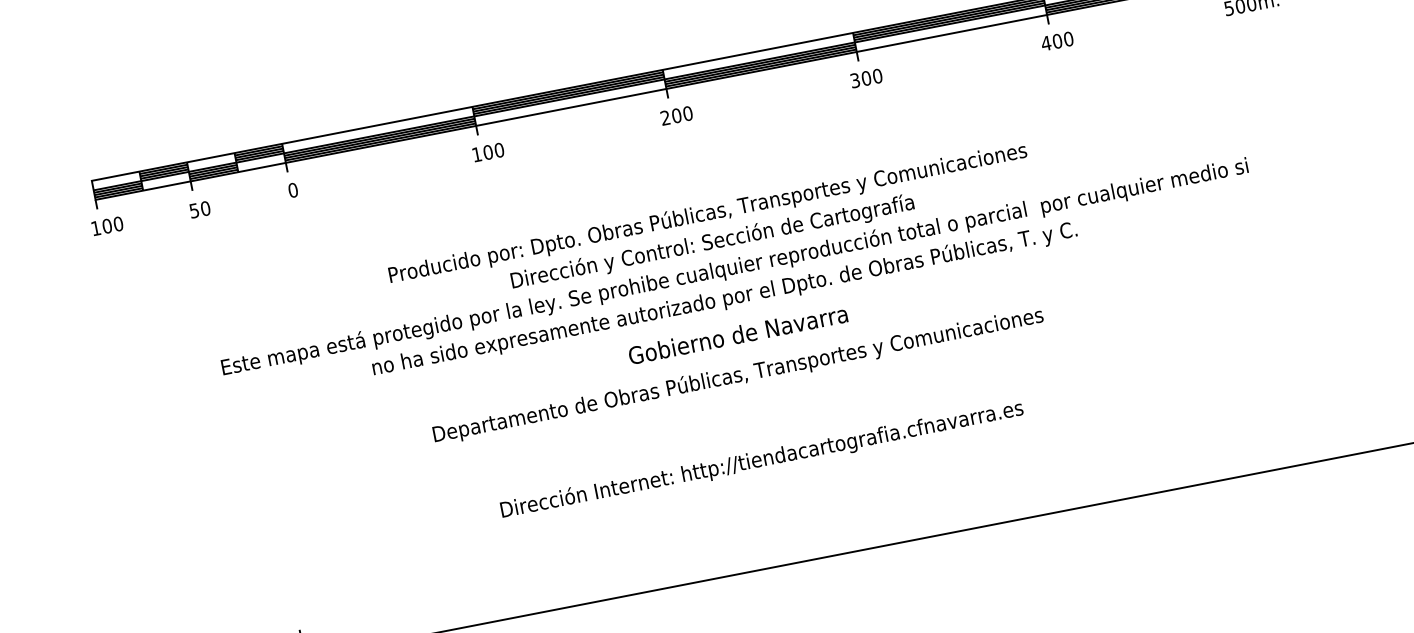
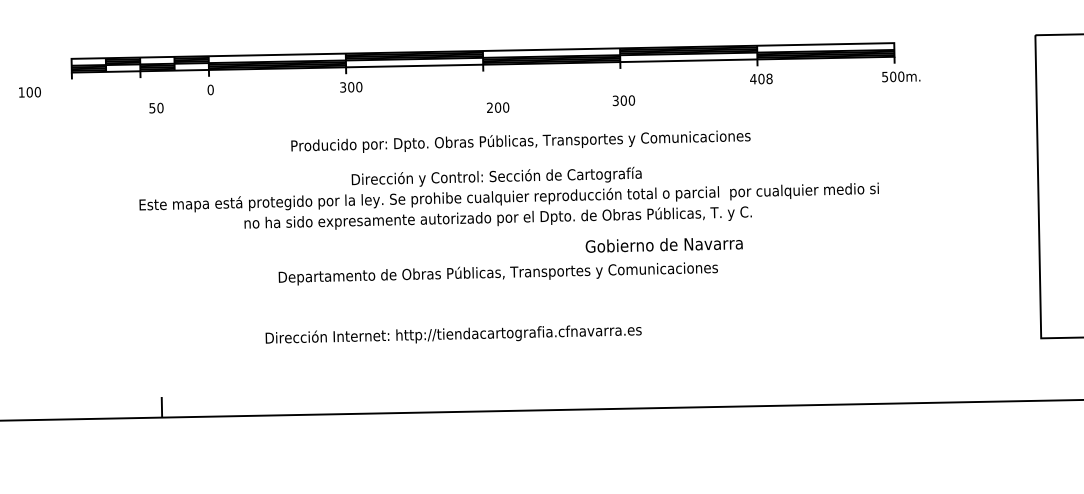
text: (1068, 38) -> (769, 78), 400 -> 408
text: (865, 78) -> (623, 100), moved
text: (677, 115) -> (498, 107), moved
text: (477, 154) -> (343, 87), 100 -> 300
text: (199, 208) -> (156, 107), moved
text: (707, 213) -> (520, 141), moved
text: (106, 226) -> (29, 92), moved
text: (737, 336) -> (663, 245), moved
text: (761, 459) -> (453, 334), moved

